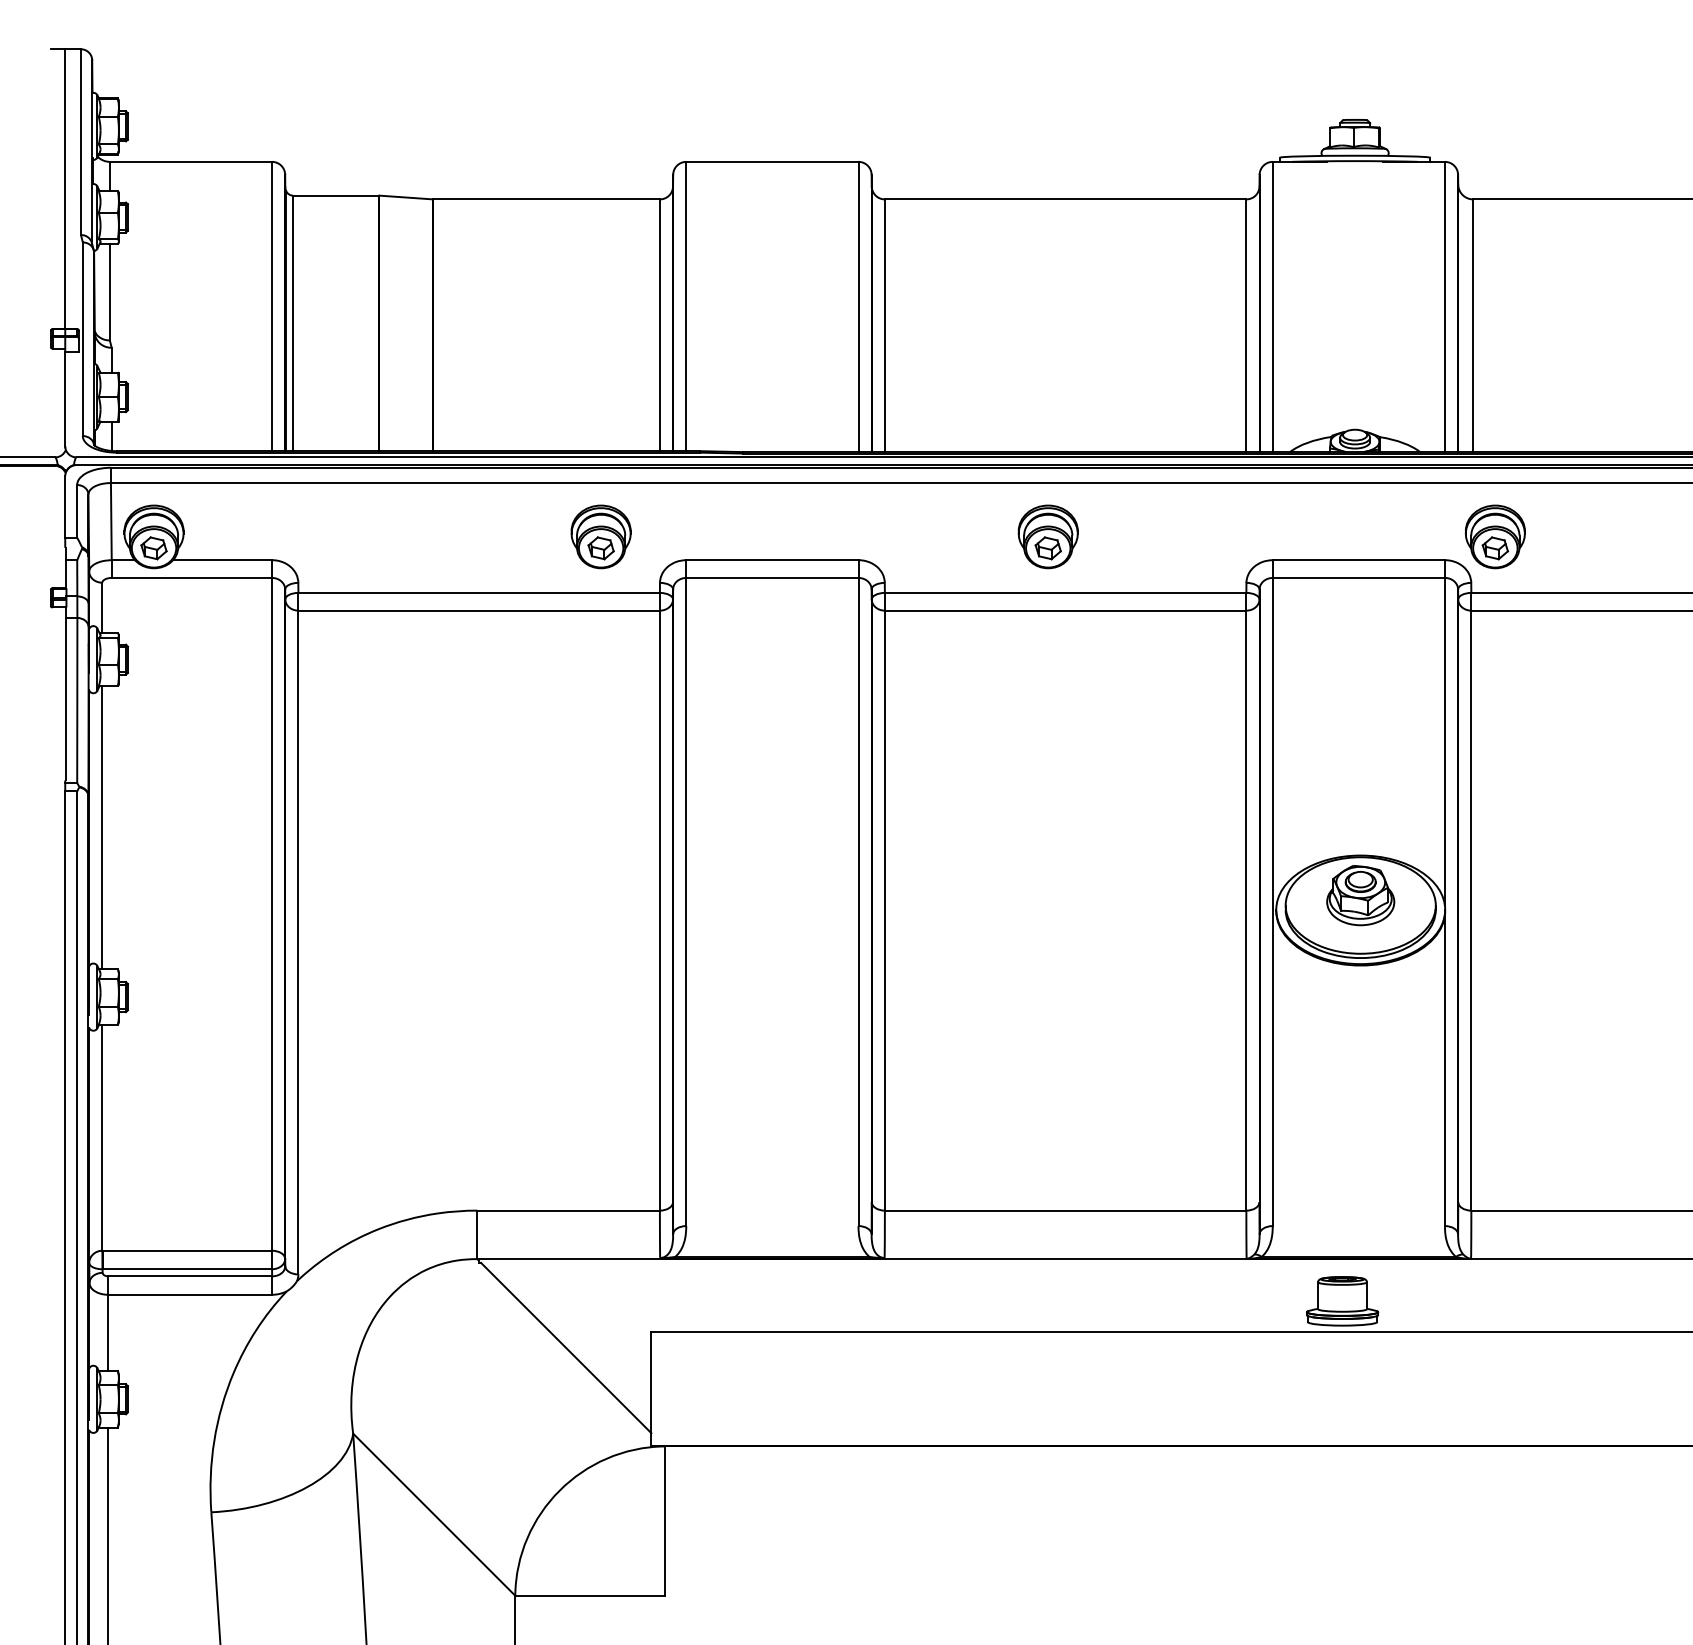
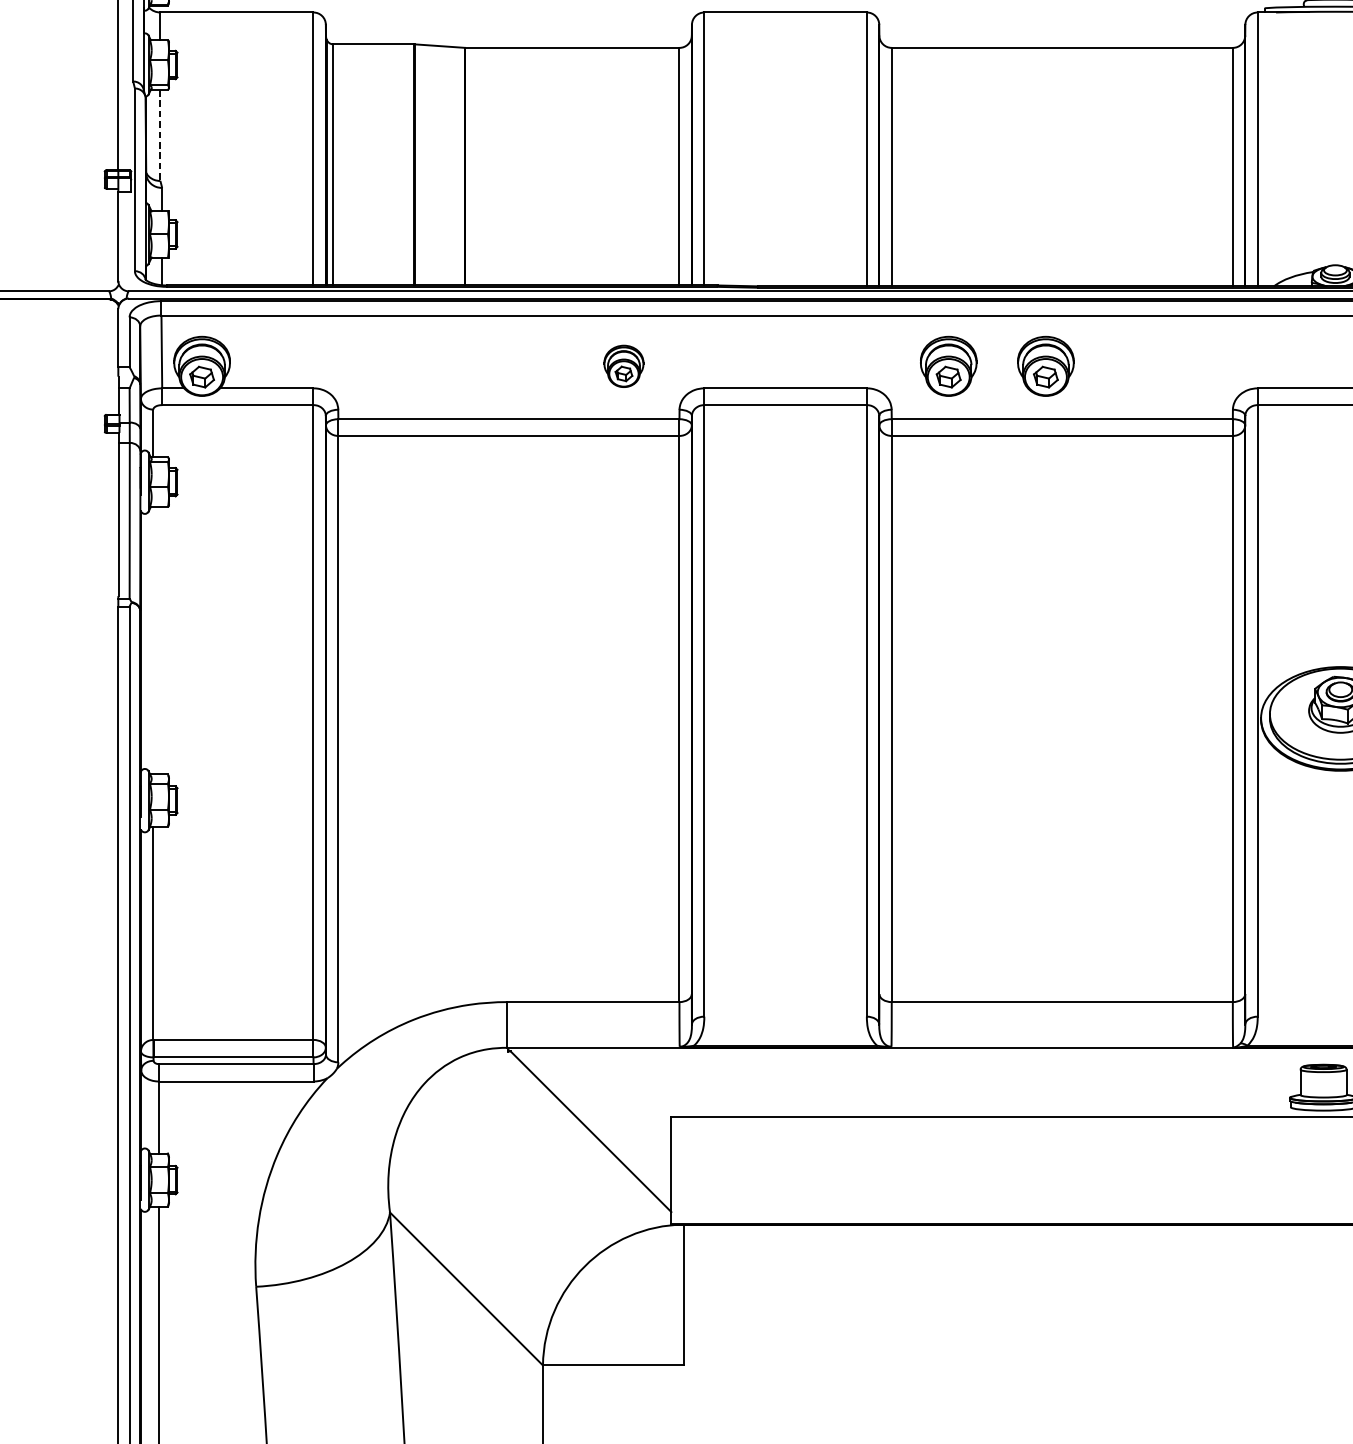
line: (109, 292) -> (160, 135), solid -> dashed
part: (600, 536) -> (623, 365), size x0.7
part: (944, 536) -> (948, 365), added
line: (102, 827) -> (153, 640), removed

